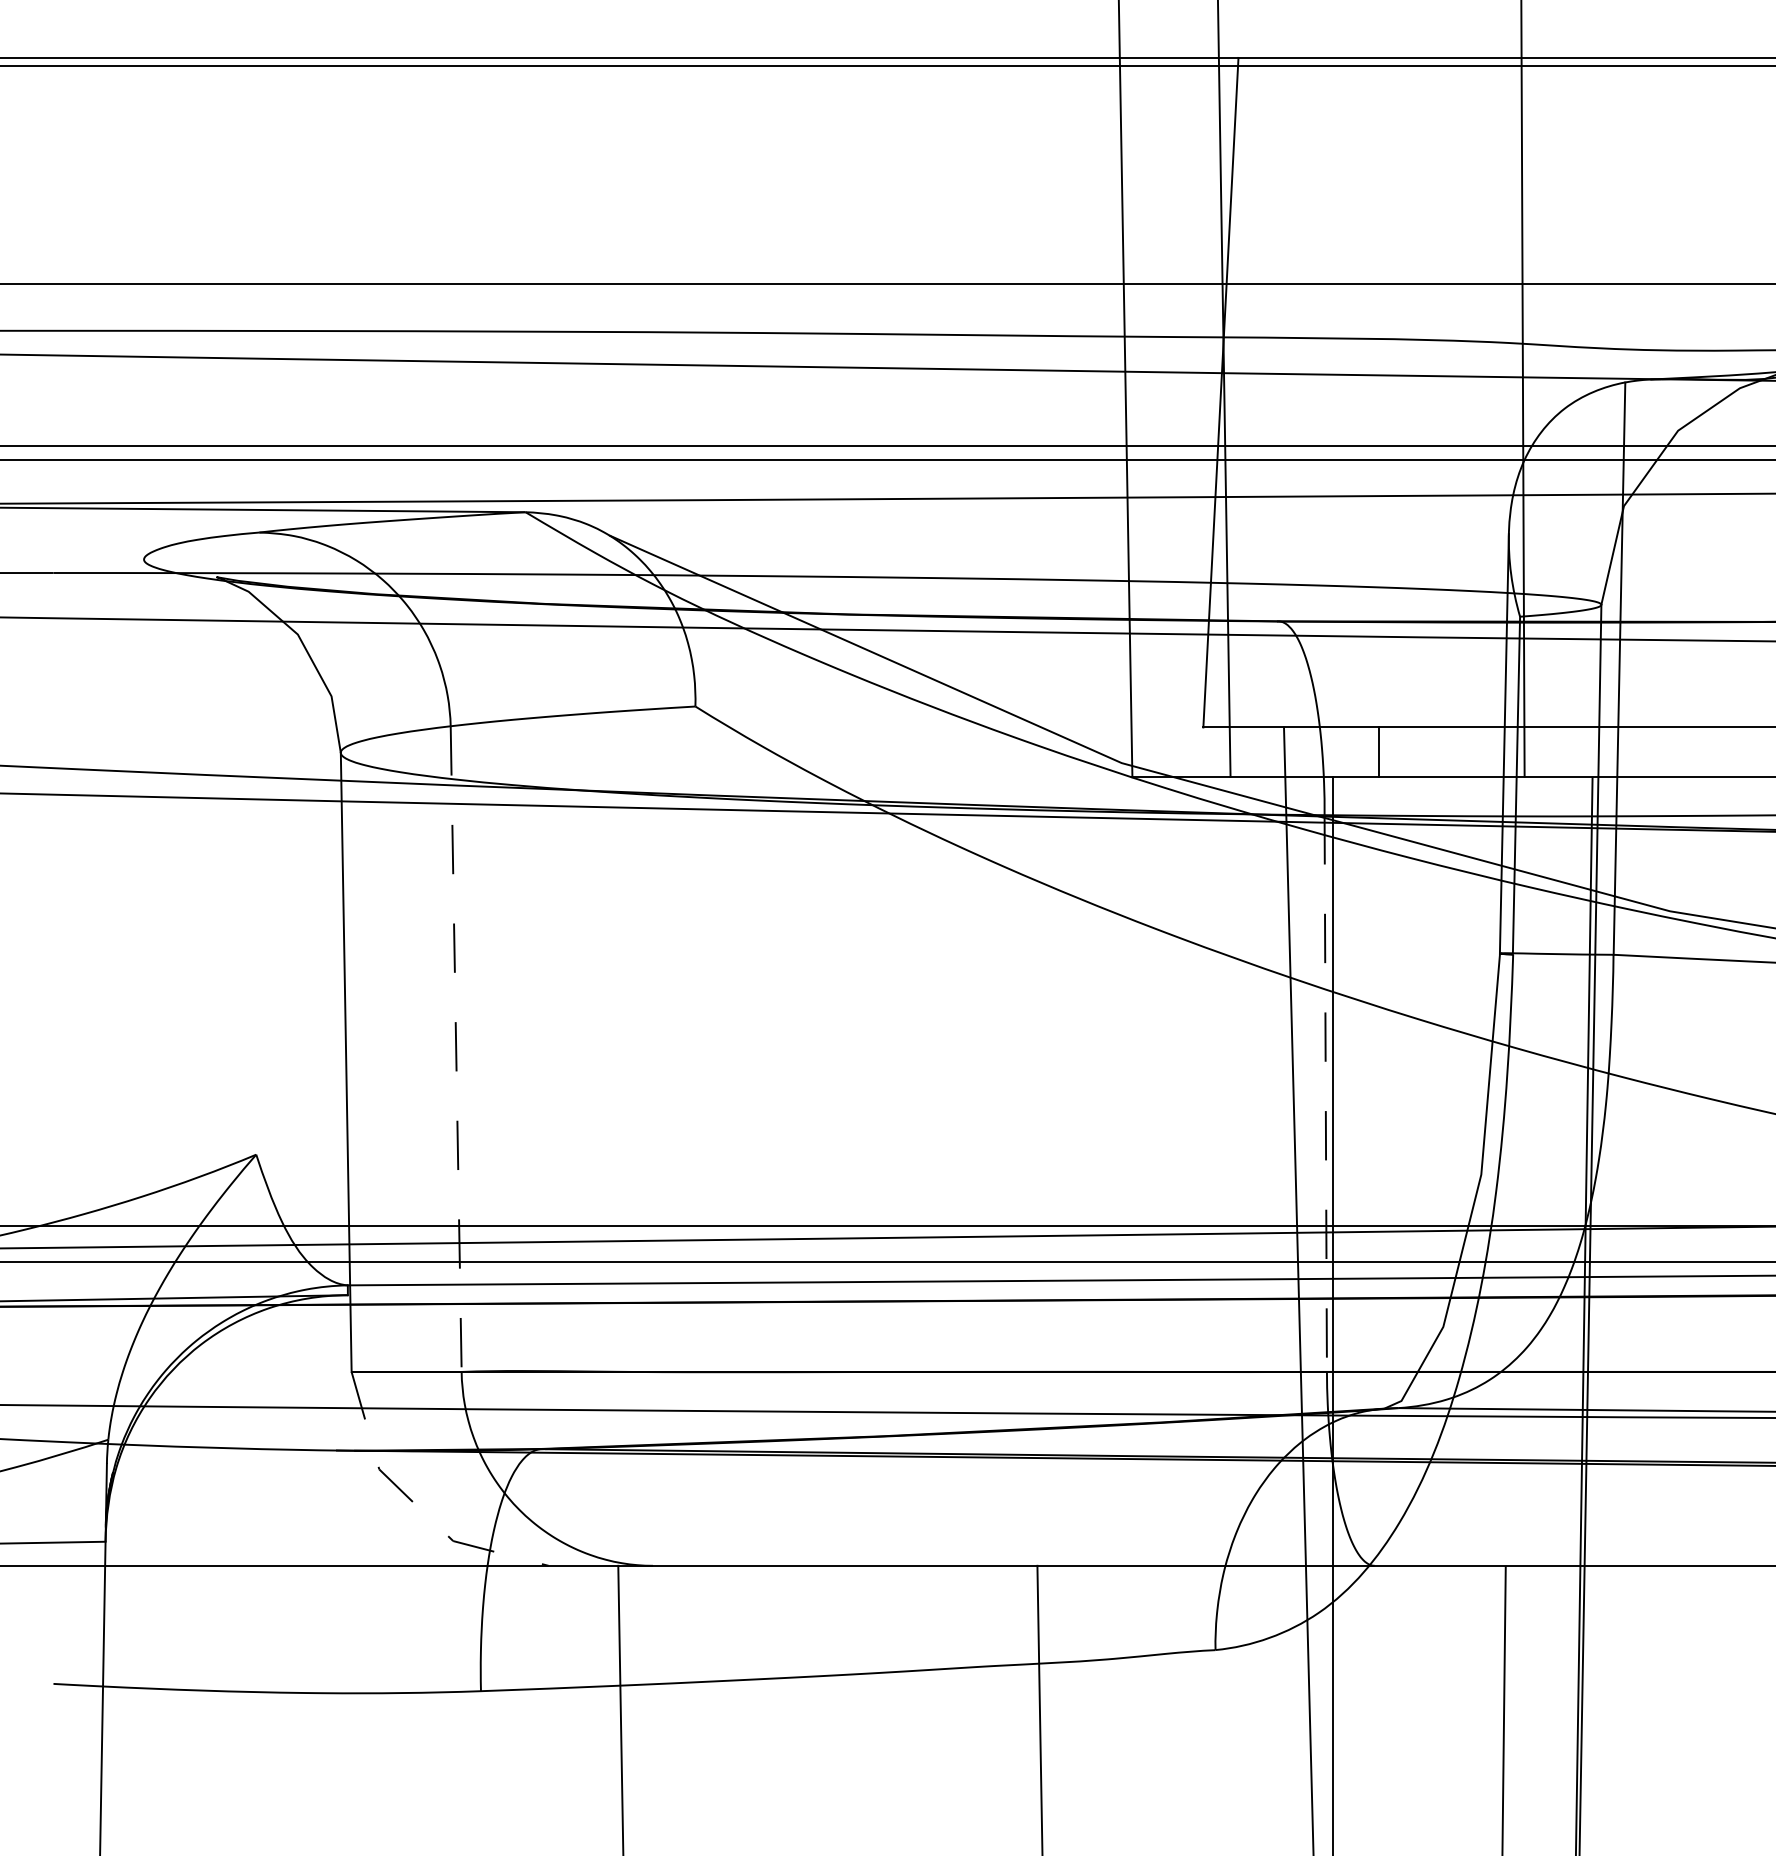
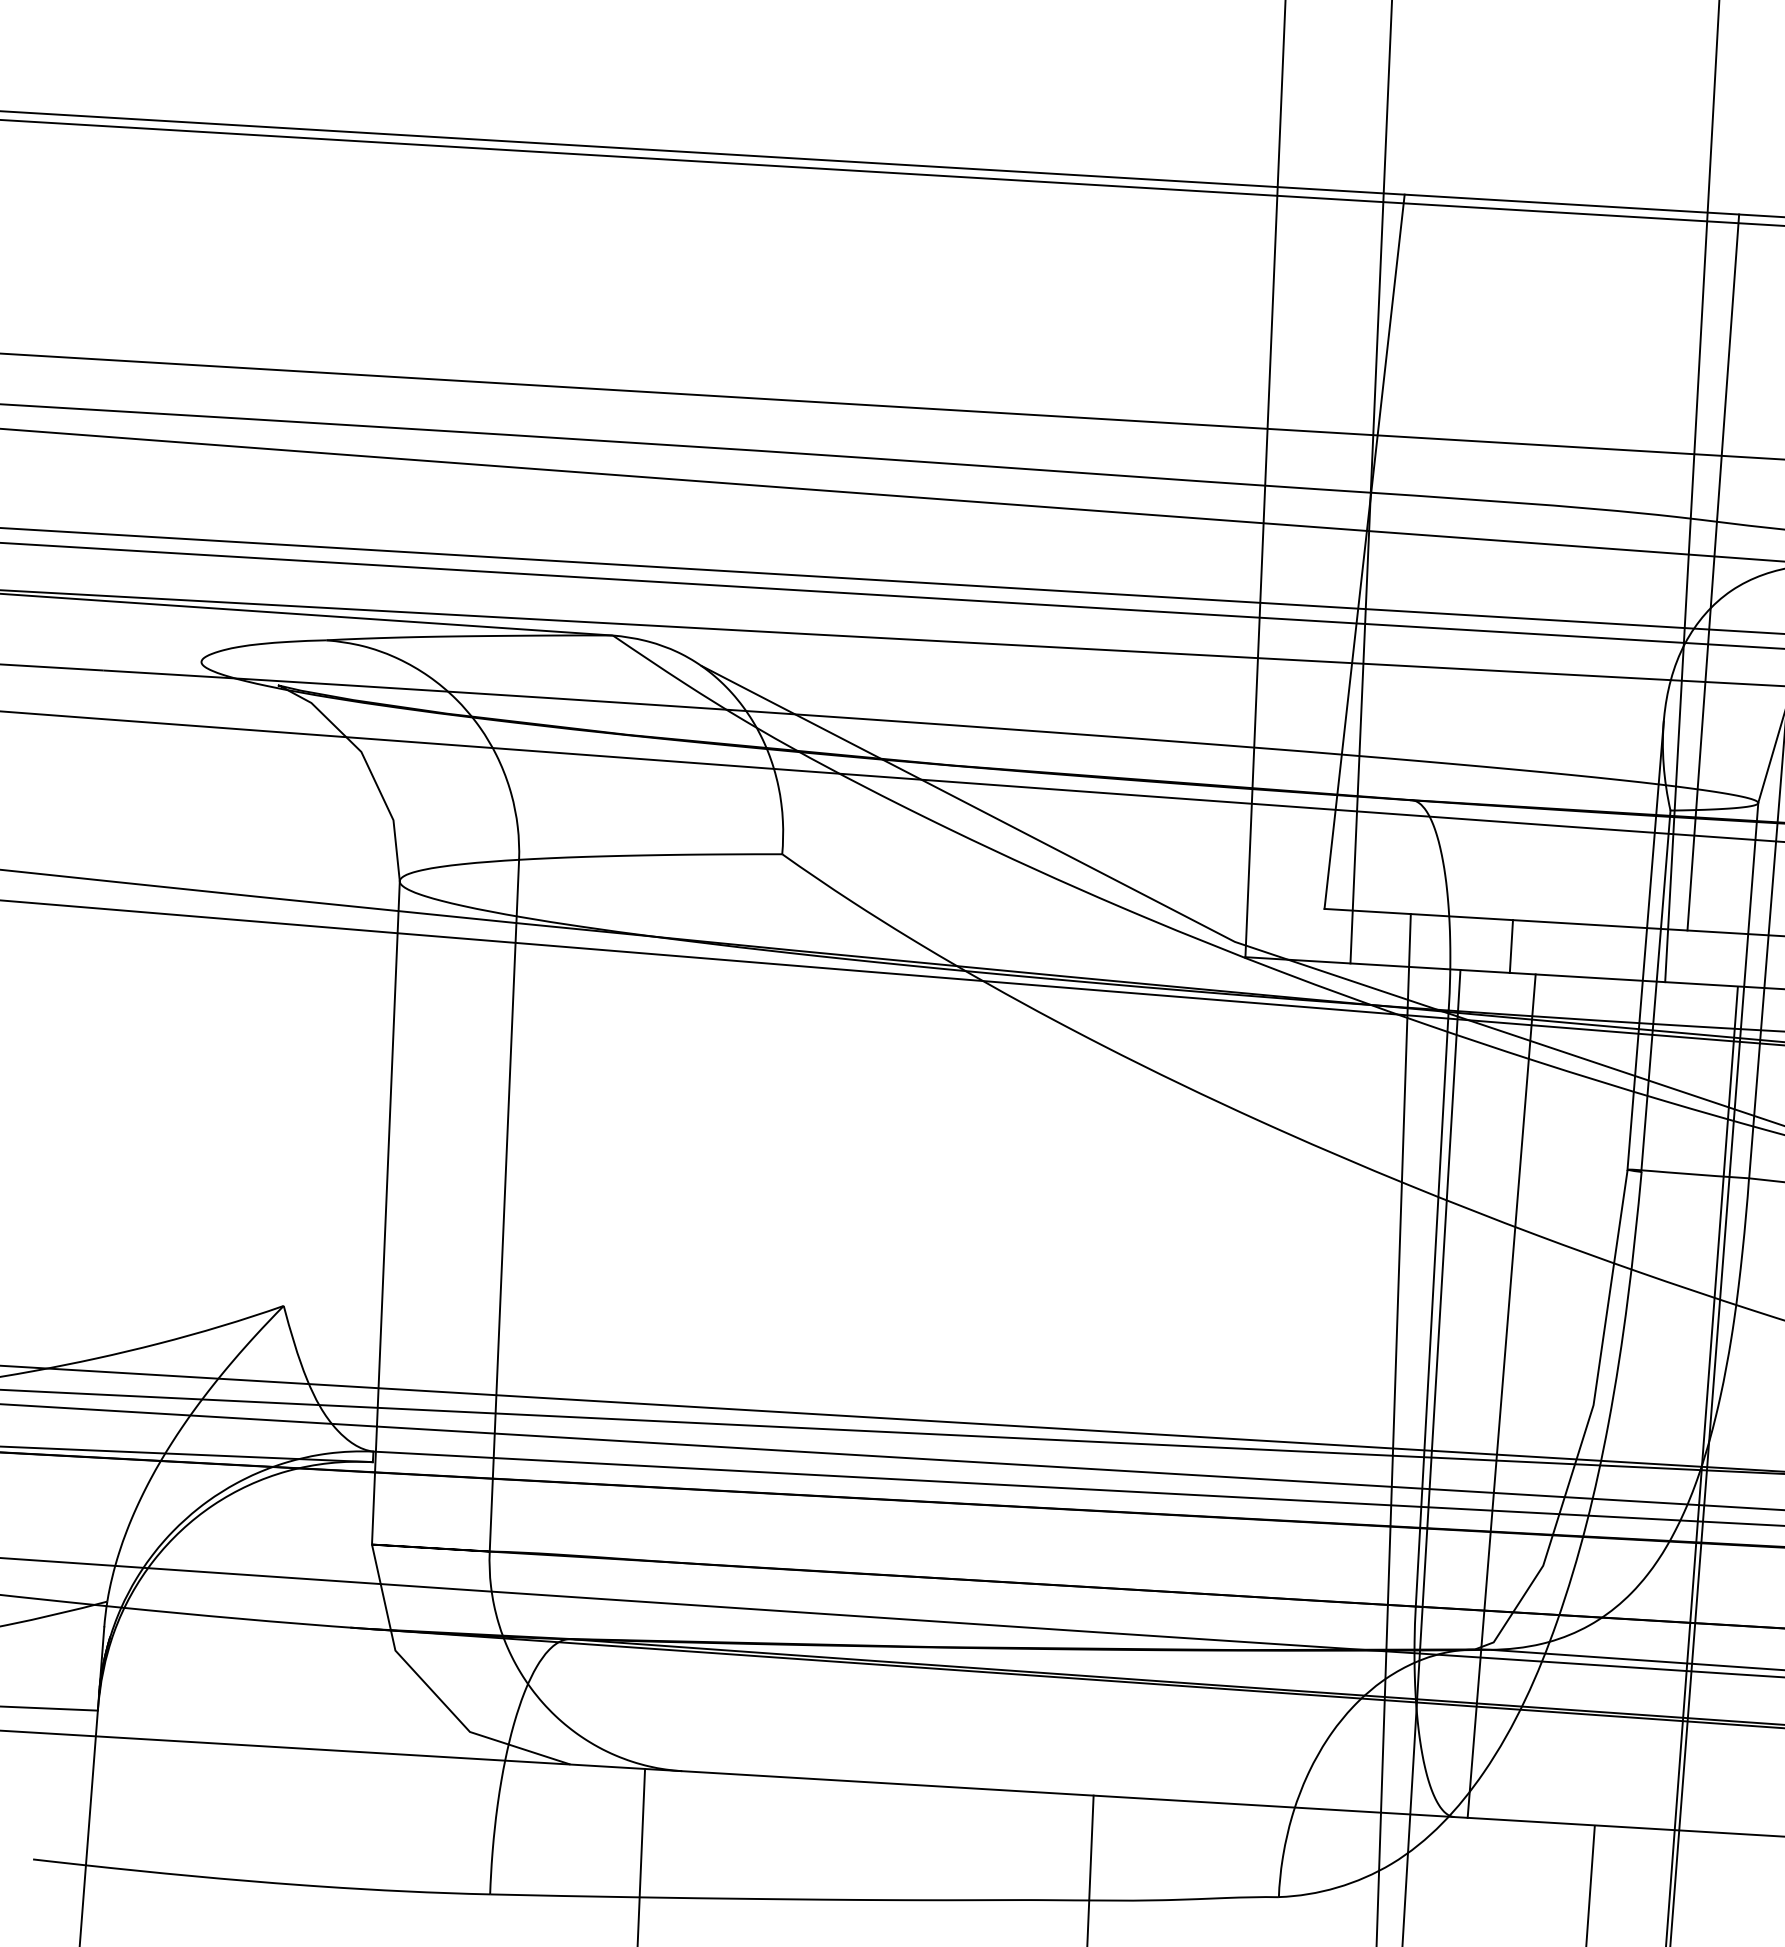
line: (1546, 392) -> (1713, 572), added
line: (456, 1049) -> (504, 1206), dashed -> solid
line: (1325, 1094) -> (1431, 1309), dashed -> solid
line: (1394, 1170) -> (1500, 1395), added
line: (415, 1504) -> (431, 1690), dashed -> solid

